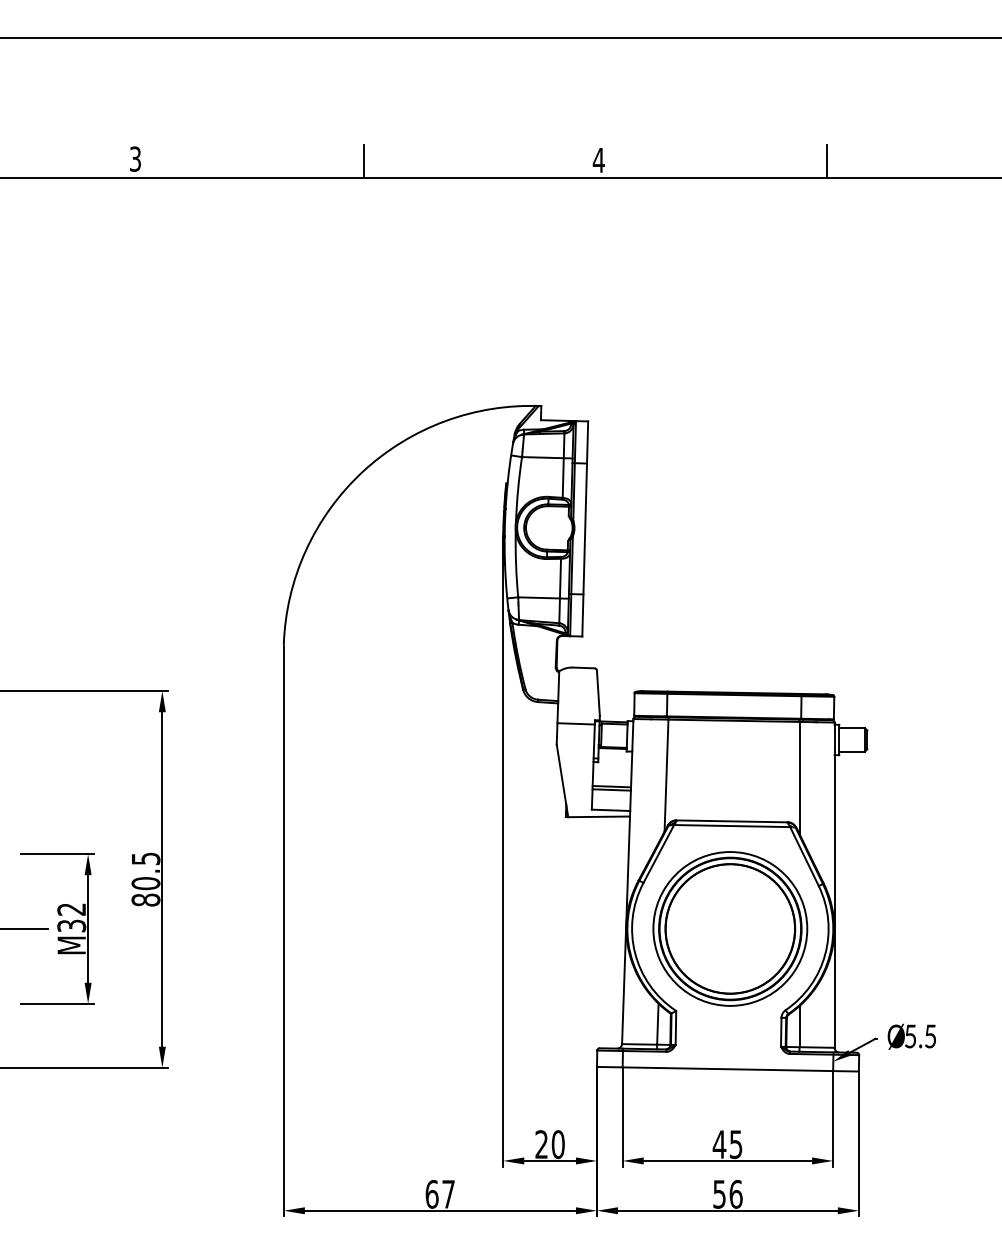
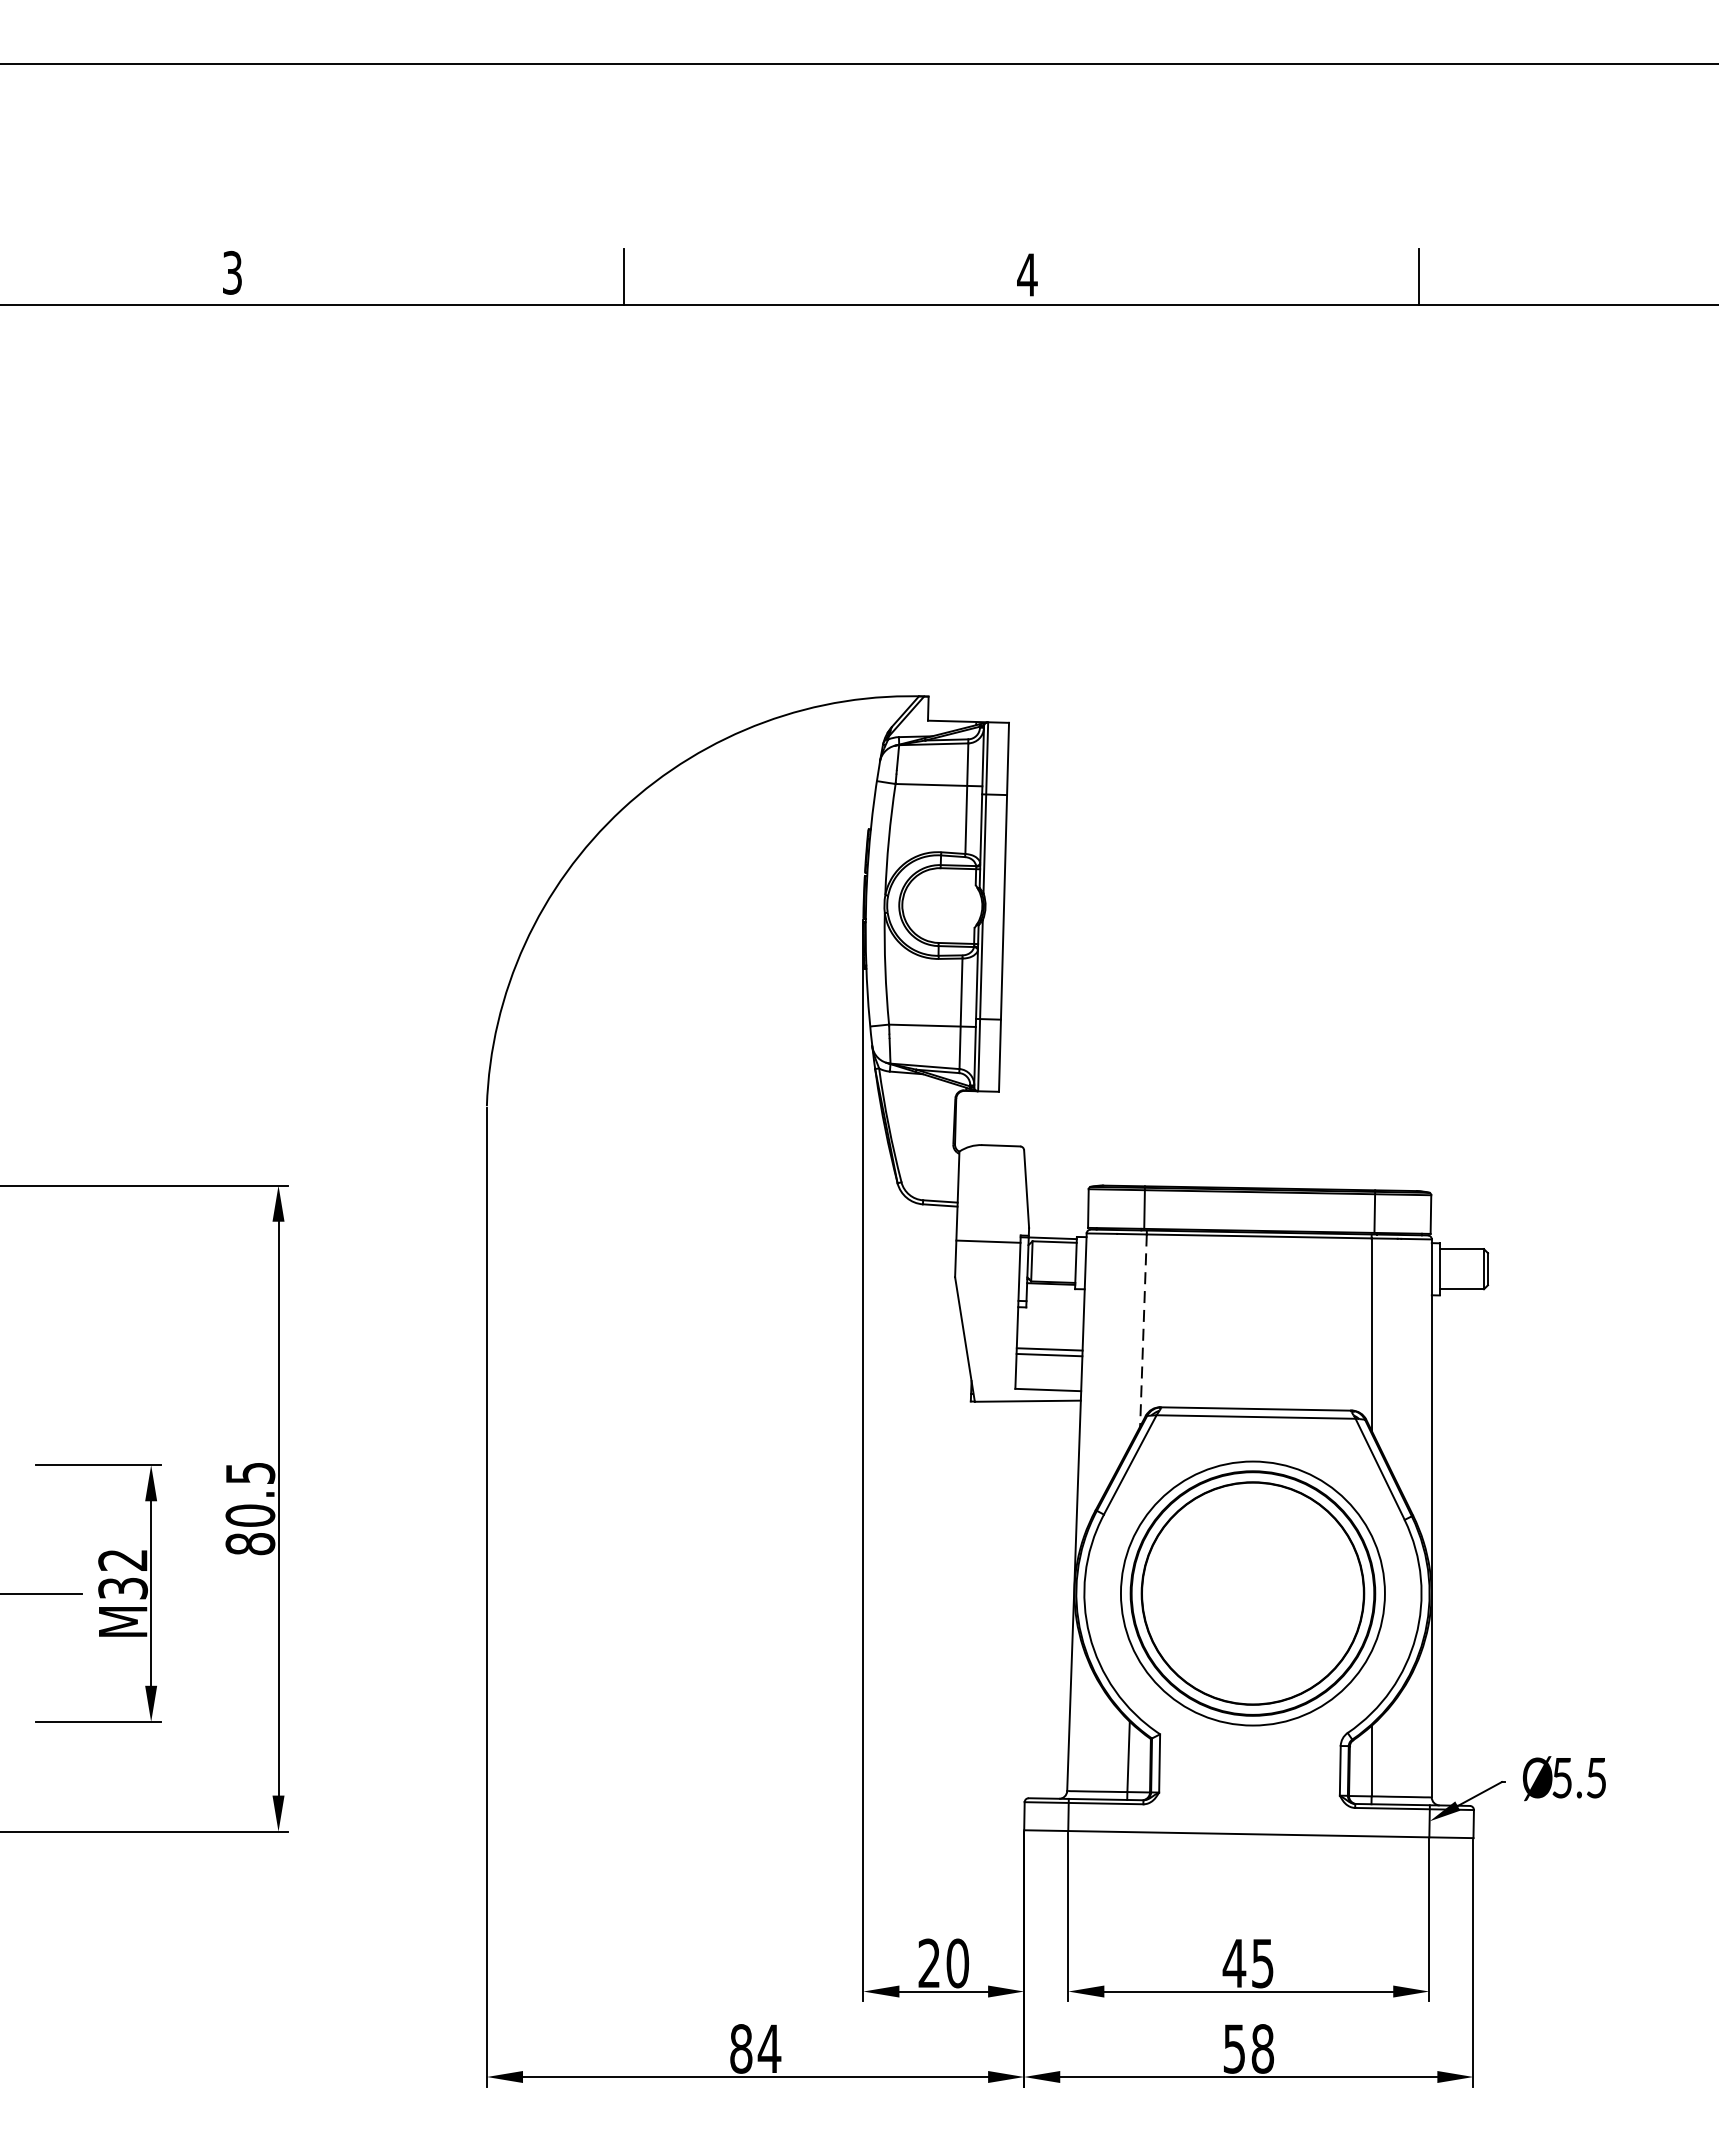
line: (666, 776) -> (1143, 1331), solid -> dashed
text: (440, 1193) -> (755, 2047), 67 -> 84
text: (735, 1193) -> (1261, 2047), 56 -> 58

